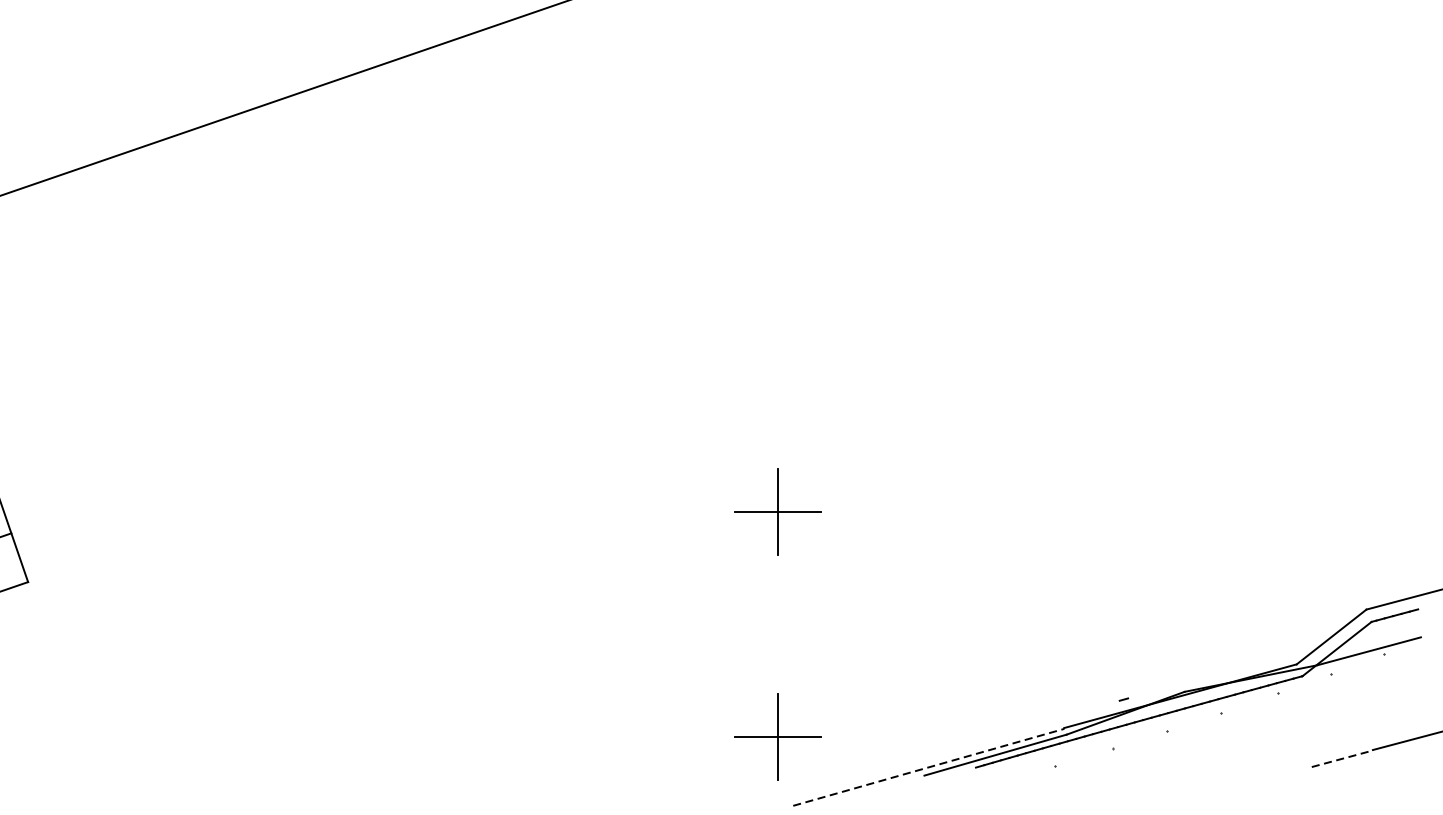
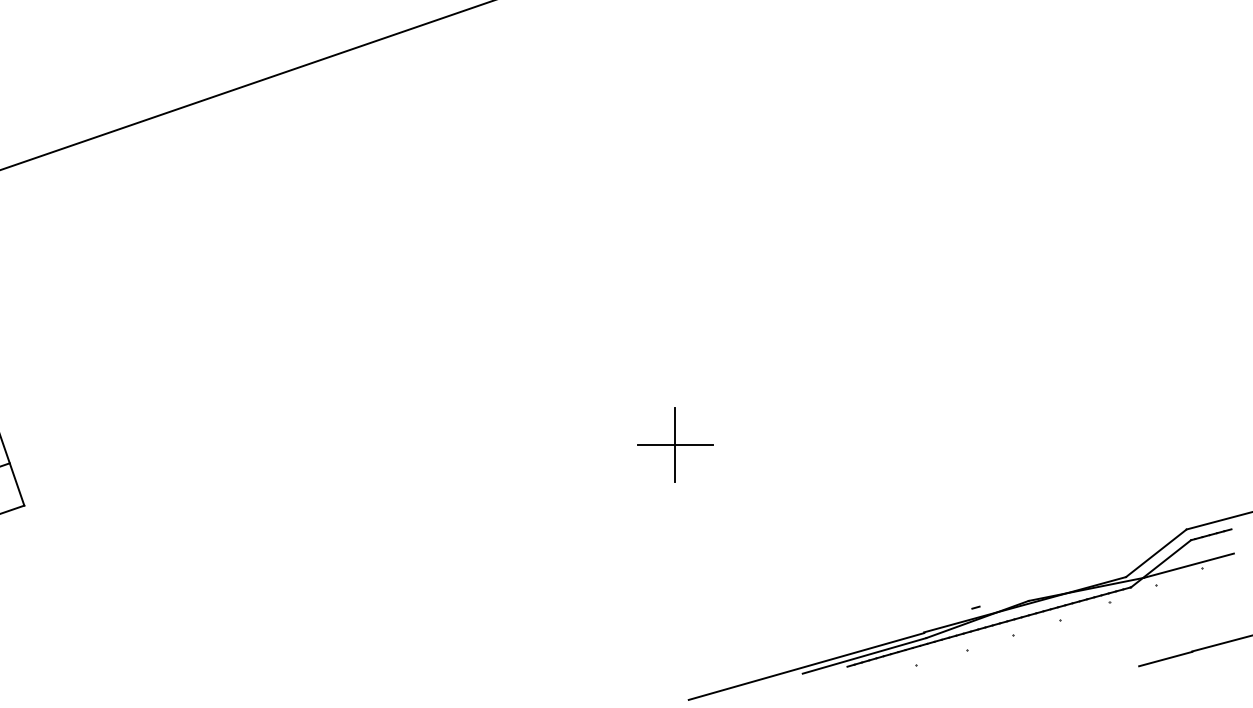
part: (777, 736) -> (675, 639), removed
line: (1342, 759) -> (1165, 659), dashed -> solid
line: (929, 767) -> (807, 666), dashed -> solid

